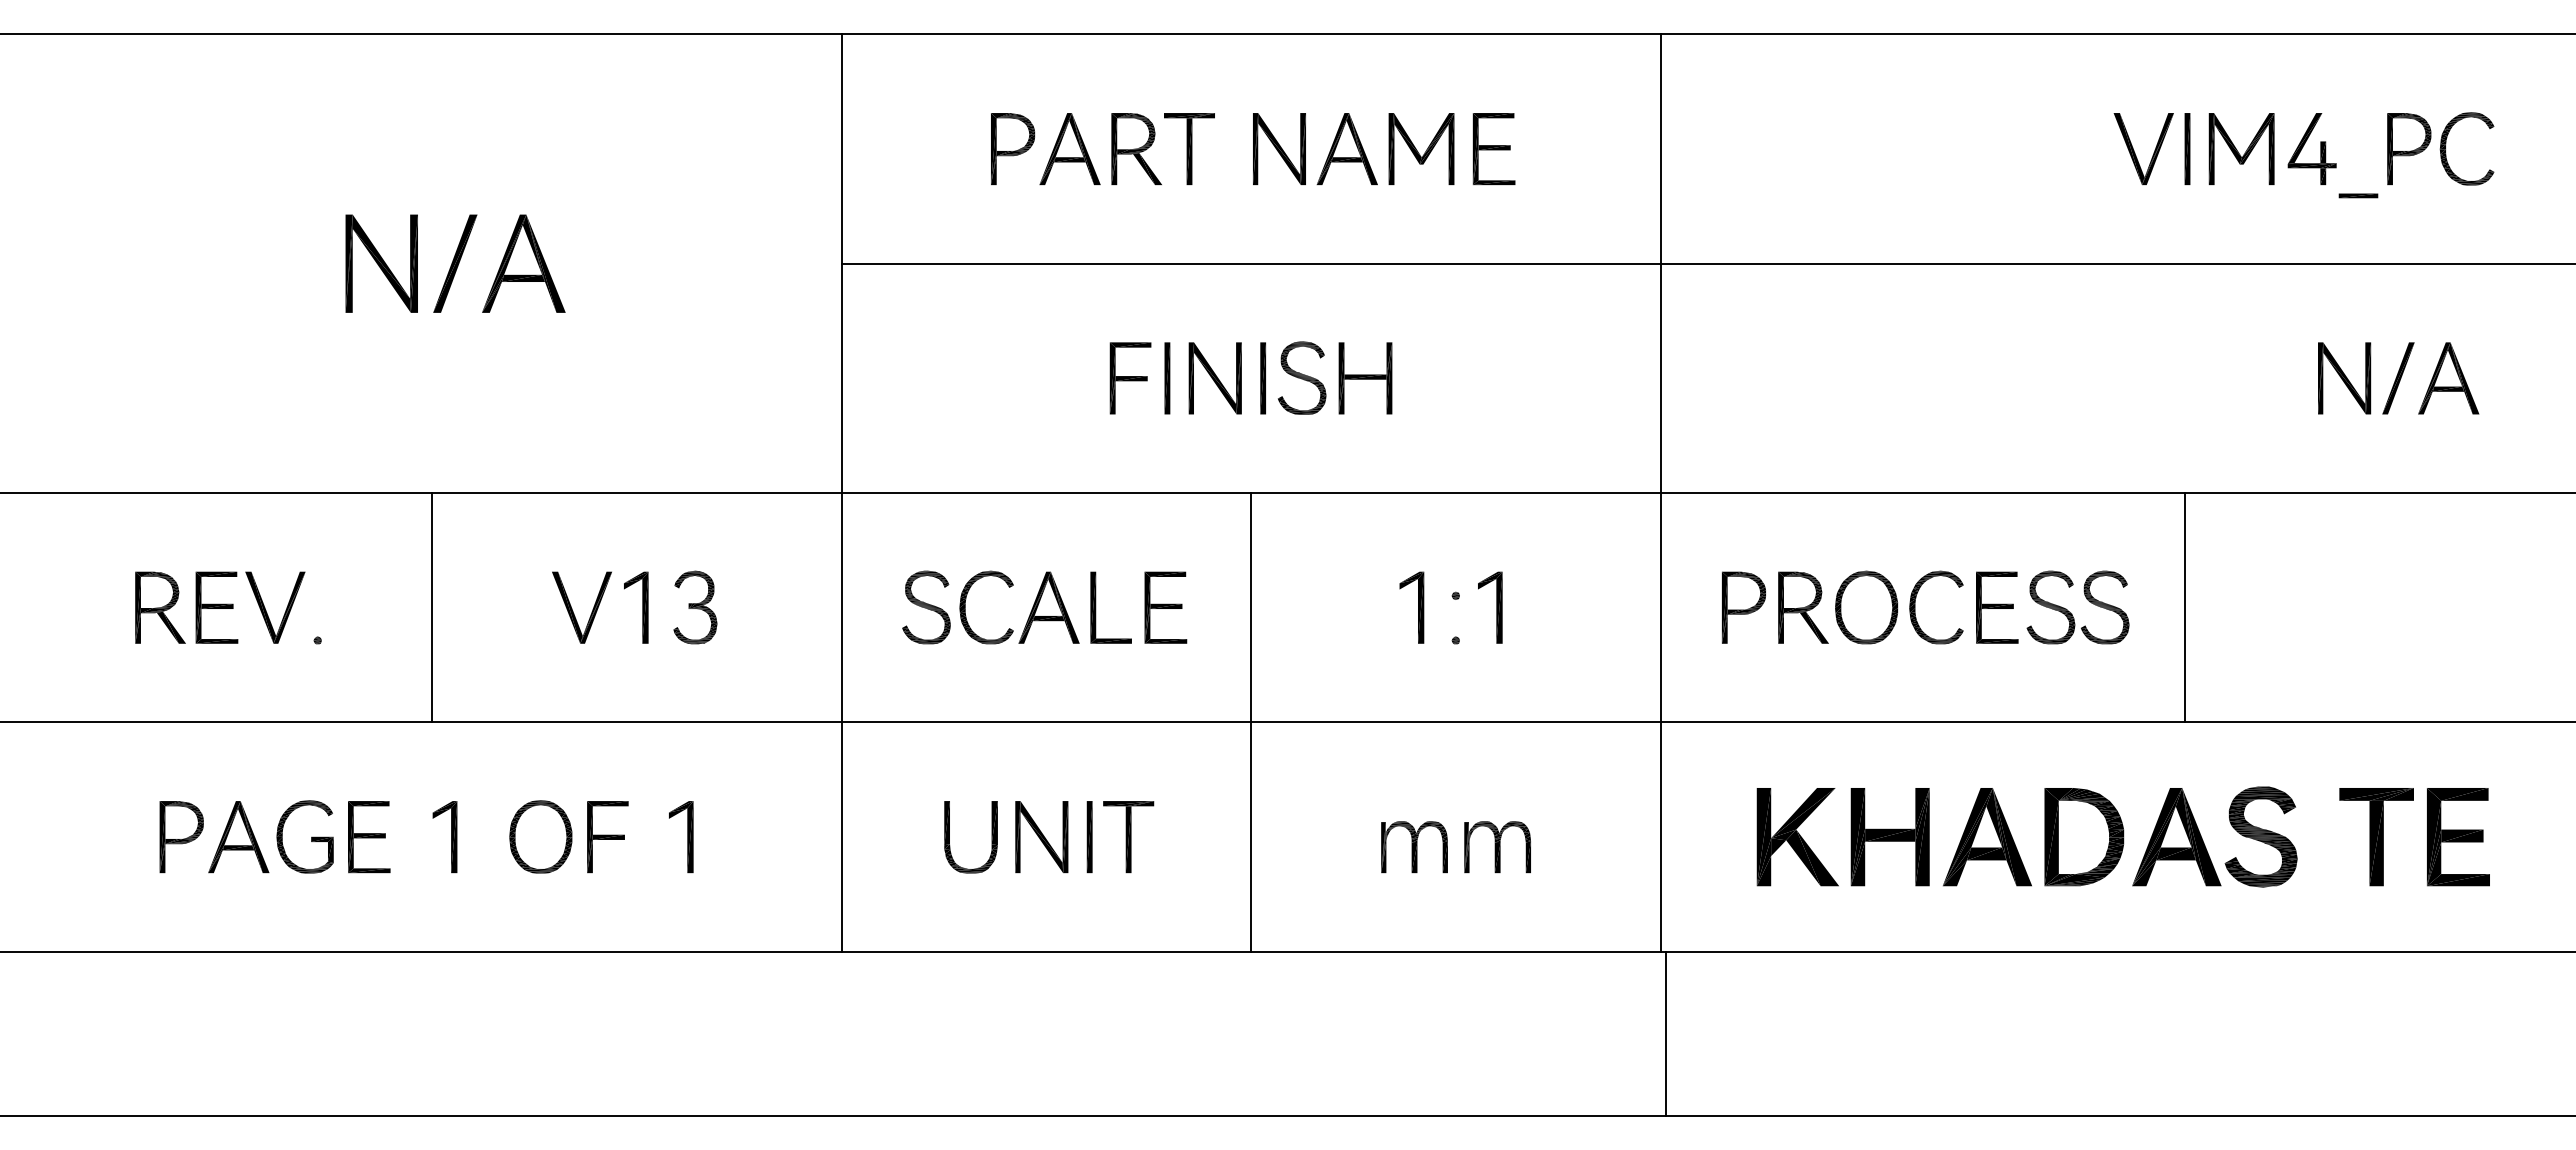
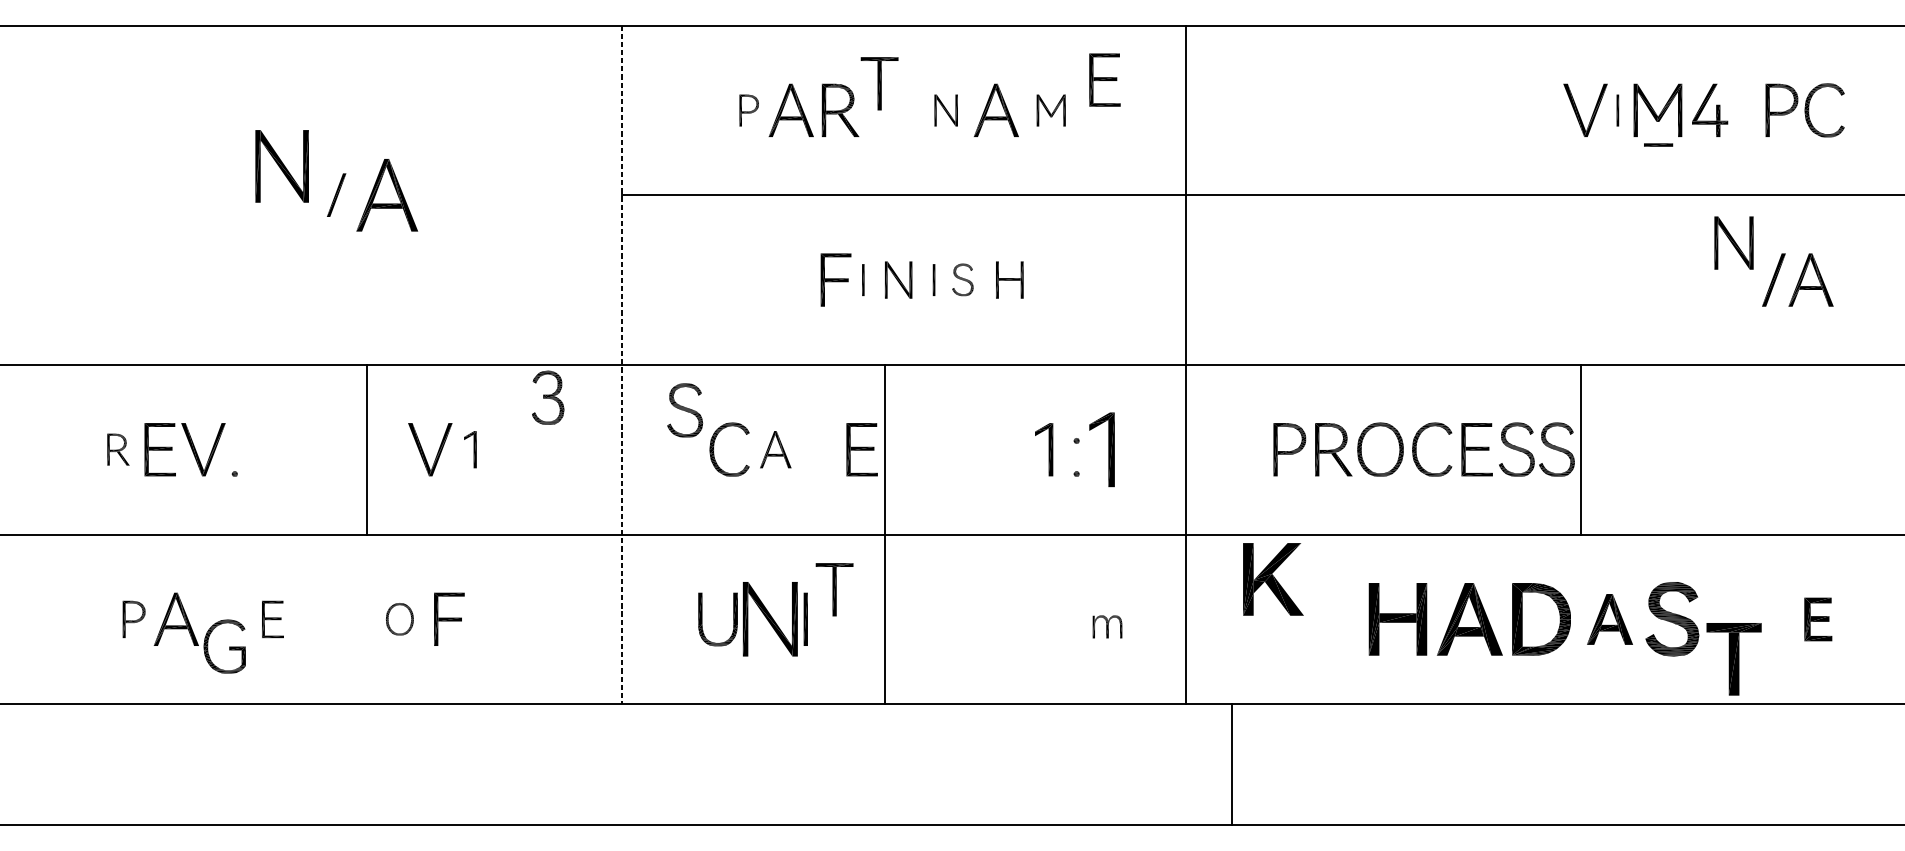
part: (1013, 149) -> (749, 110), size x0.6
part: (1189, 149) -> (879, 84), moved
part: (1279, 149) -> (946, 110), size x0.6
part: (1421, 149) -> (1051, 110), size x0.6
part: (1493, 149) -> (1104, 80), moved
part: (2187, 149) -> (1617, 110), size x0.6
part: (2358, 195) -> (1658, 144), moved
part: (381, 263) -> (281, 166), moved
part: (455, 263) -> (336, 195), size x0.6
part: (1301, 377) -> (962, 279), size x0.6
part: (1167, 378) -> (863, 280), size x0.6
part: (1214, 378) -> (898, 280), size x0.7
part: (1262, 378) -> (933, 280), size x0.6
part: (1365, 378) -> (1009, 280), size x0.7
part: (2344, 378) -> (1733, 243), moved
line: (1660, 492) -> (1185, 364), moved
line: (841, 493) -> (622, 365), solid -> dashed
part: (160, 607) -> (118, 449), size x0.6
line: (432, 607) -> (367, 449), moved
part: (636, 607) -> (470, 449), size x0.7
part: (695, 607) -> (548, 397), moved
part: (926, 607) -> (685, 410), moved
part: (1048, 607) -> (775, 449), size x0.7
part: (1096, 607) -> (810, 449), removed
part: (1490, 607) -> (1102, 449), size x1.4
line: (2184, 607) -> (1580, 449), moved
line: (1251, 722) -> (885, 534), moved
part: (311, 836) -> (229, 646), moved
part: (540, 836) -> (399, 618), size x0.6
part: (181, 837) -> (134, 619), size x0.7
part: (369, 837) -> (273, 619), size x0.7
part: (451, 837) -> (333, 619), removed
part: (681, 837) -> (503, 619), removed
part: (1041, 837) -> (770, 619), size x1.4
part: (1128, 837) -> (834, 590), moved
part: (1797, 837) -> (1273, 579), moved
part: (2176, 837) -> (1609, 619), size x0.7
part: (2376, 837) -> (1733, 659), moved
part: (2458, 837) -> (1818, 619), size x0.6
part: (1414, 847) -> (1046, 627), removed
part: (1497, 847) -> (1107, 627), size x0.6

